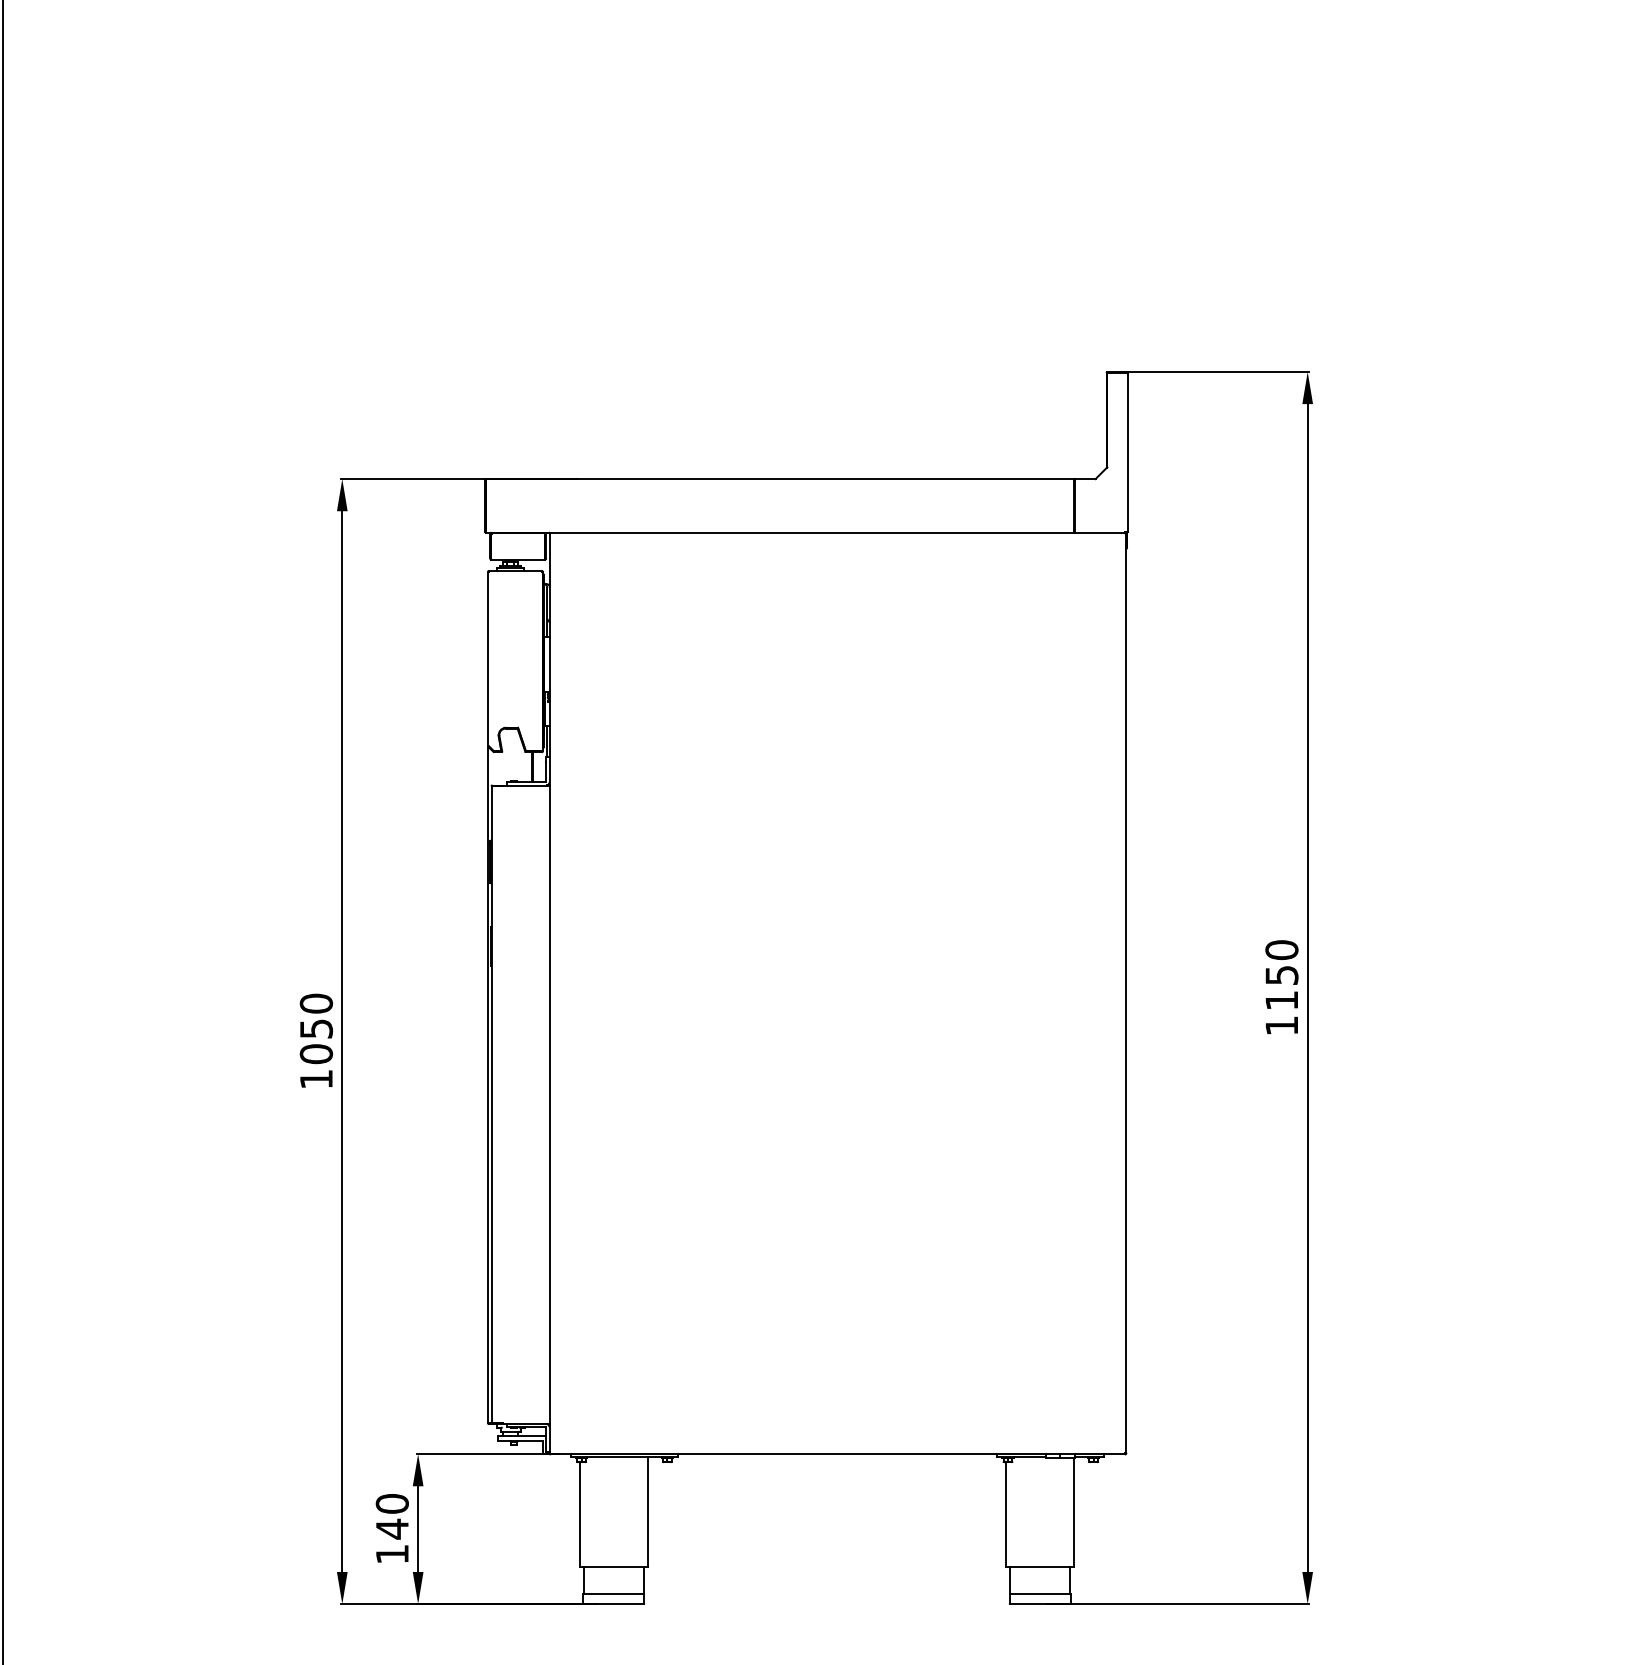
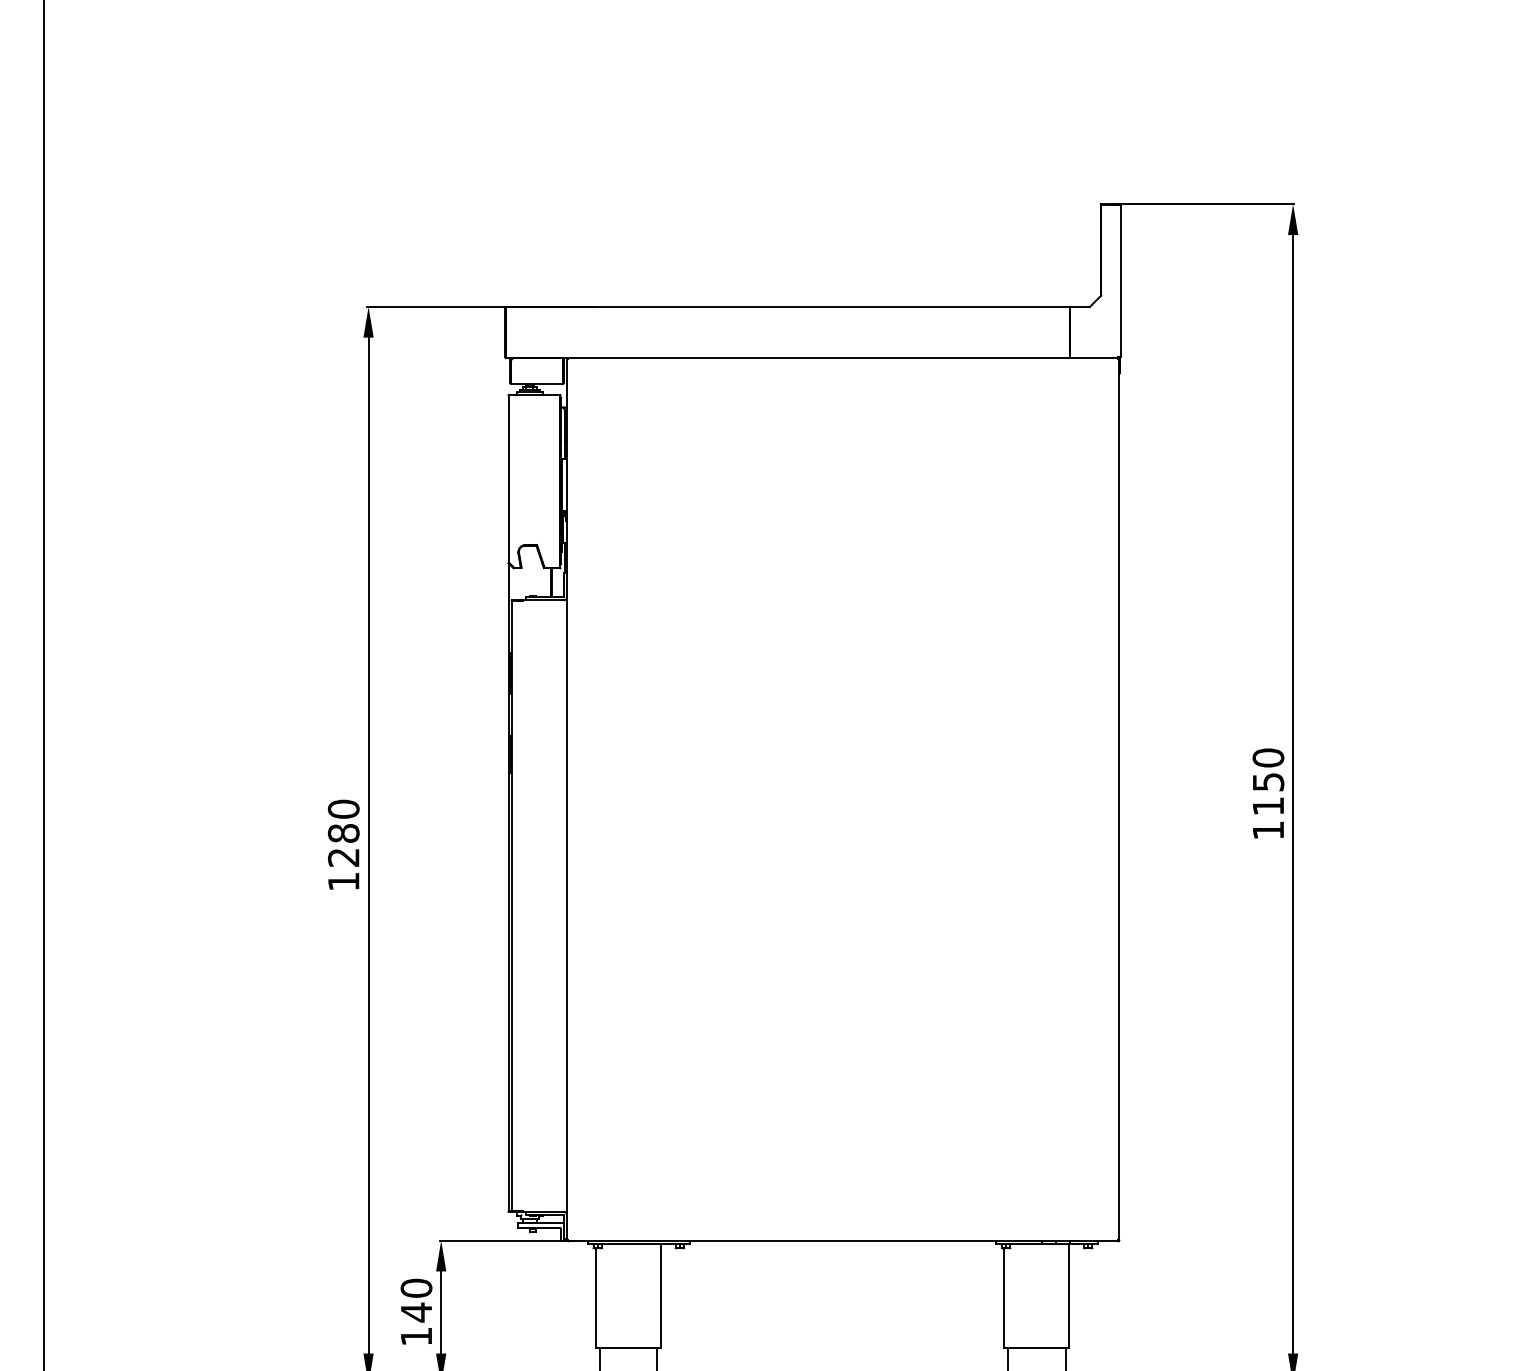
text: (316, 1041) -> (343, 845), 1050 -> 1280

